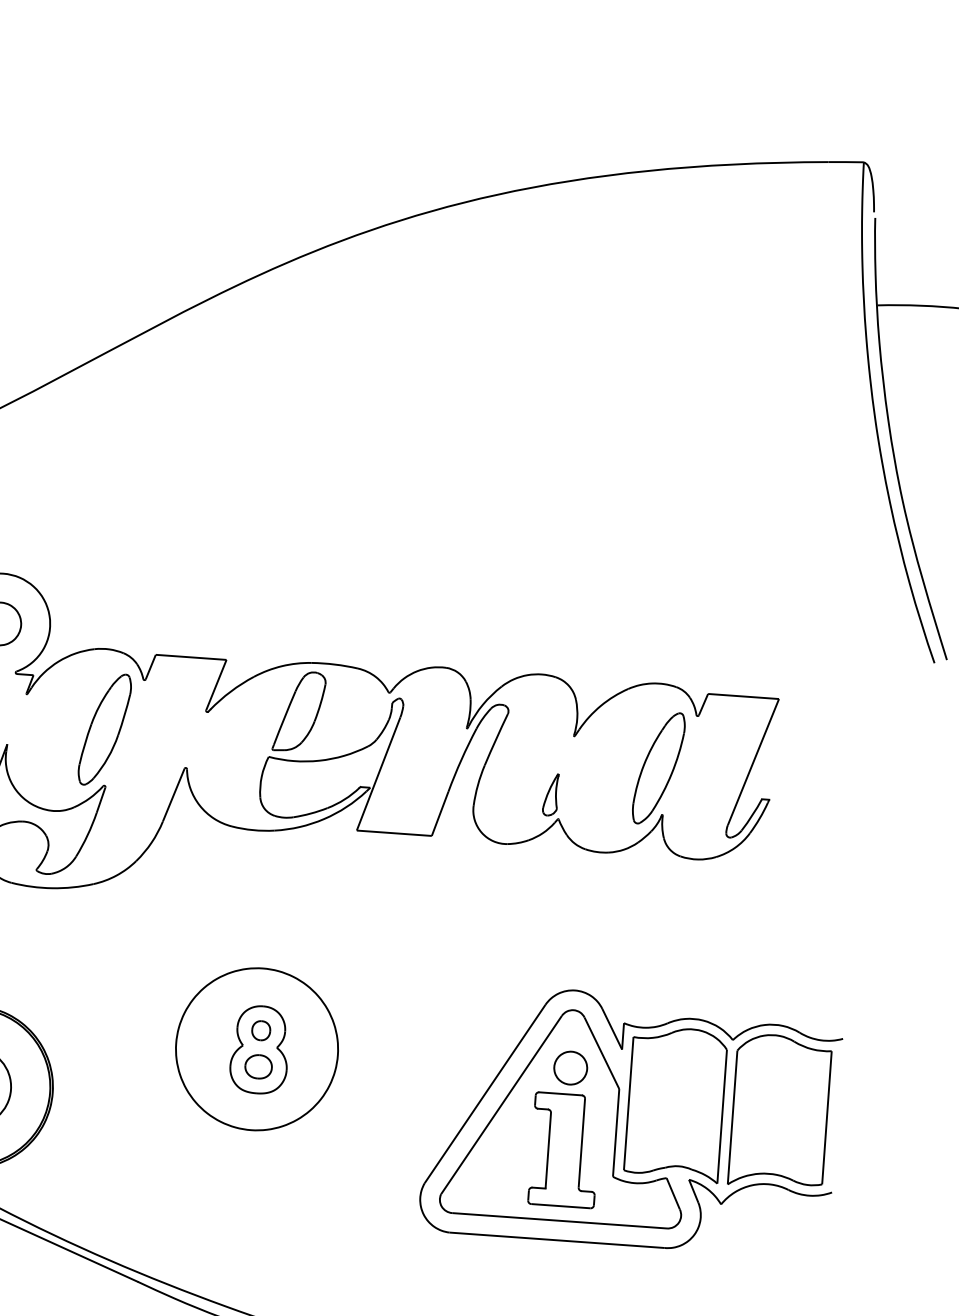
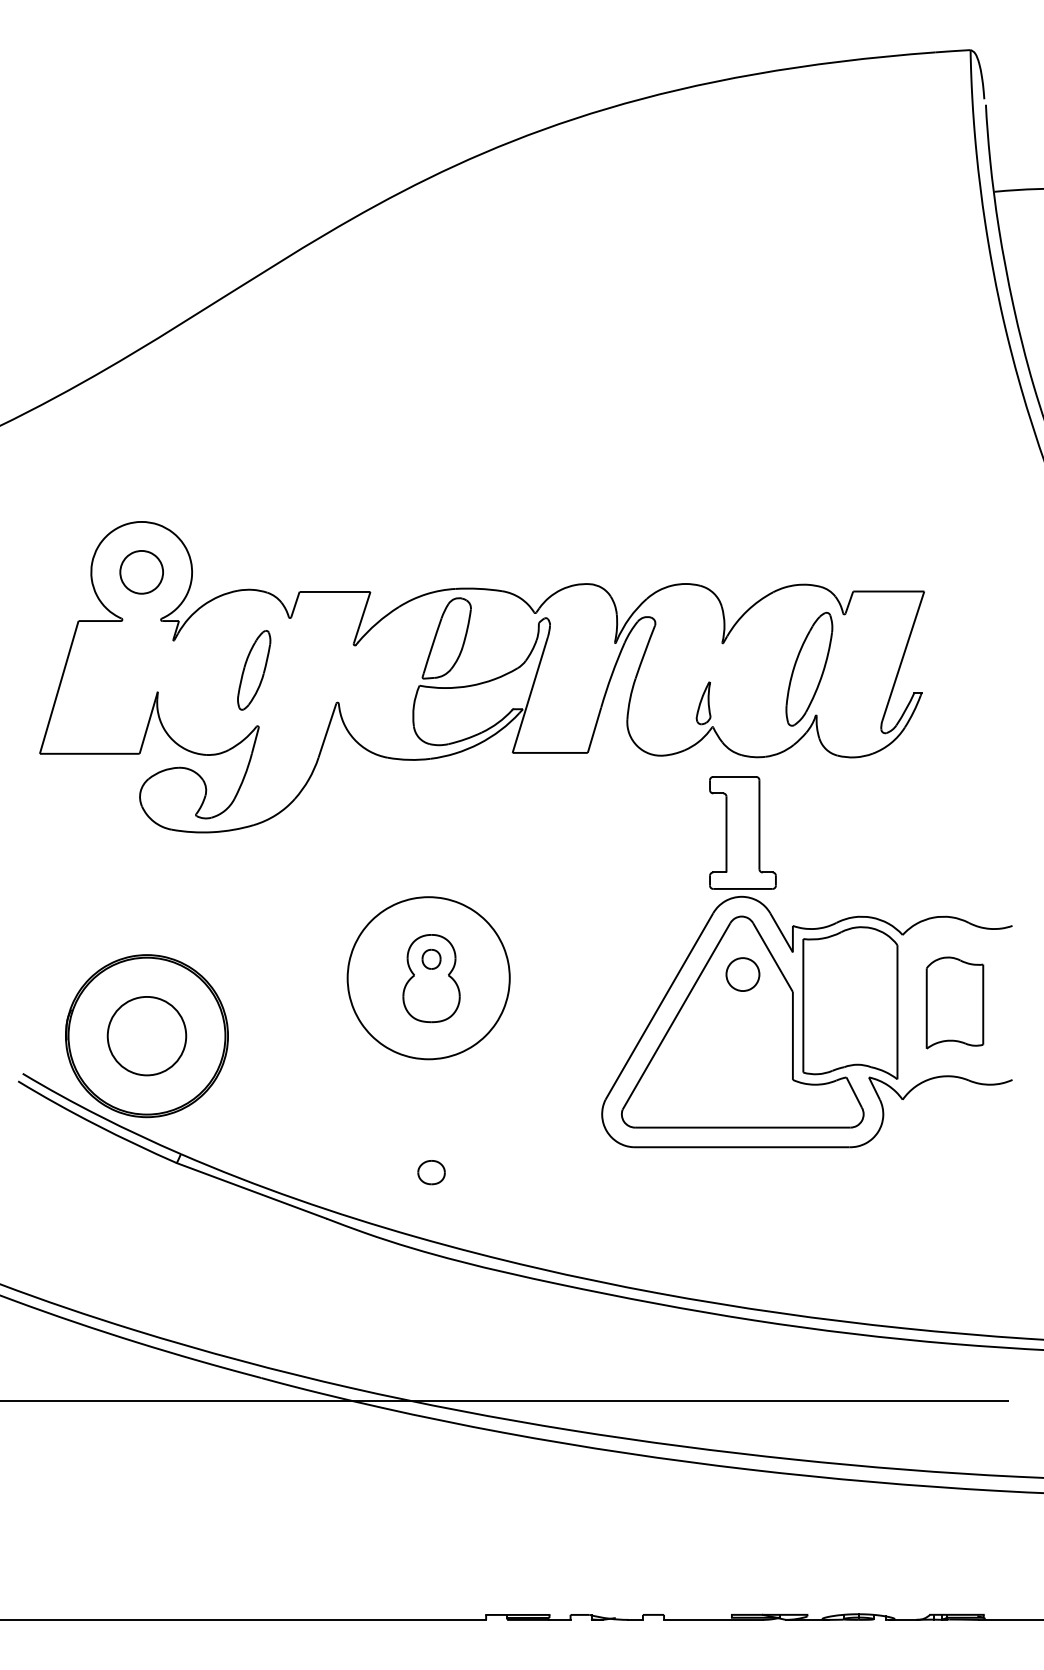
part: (105, 729) -> (254, 670), size x0.7
part: (258, 1066) -> (431, 1172), moved
part: (779, 1111) -> (954, 1002), size x0.6
part: (564, 1149) -> (742, 832), moved

